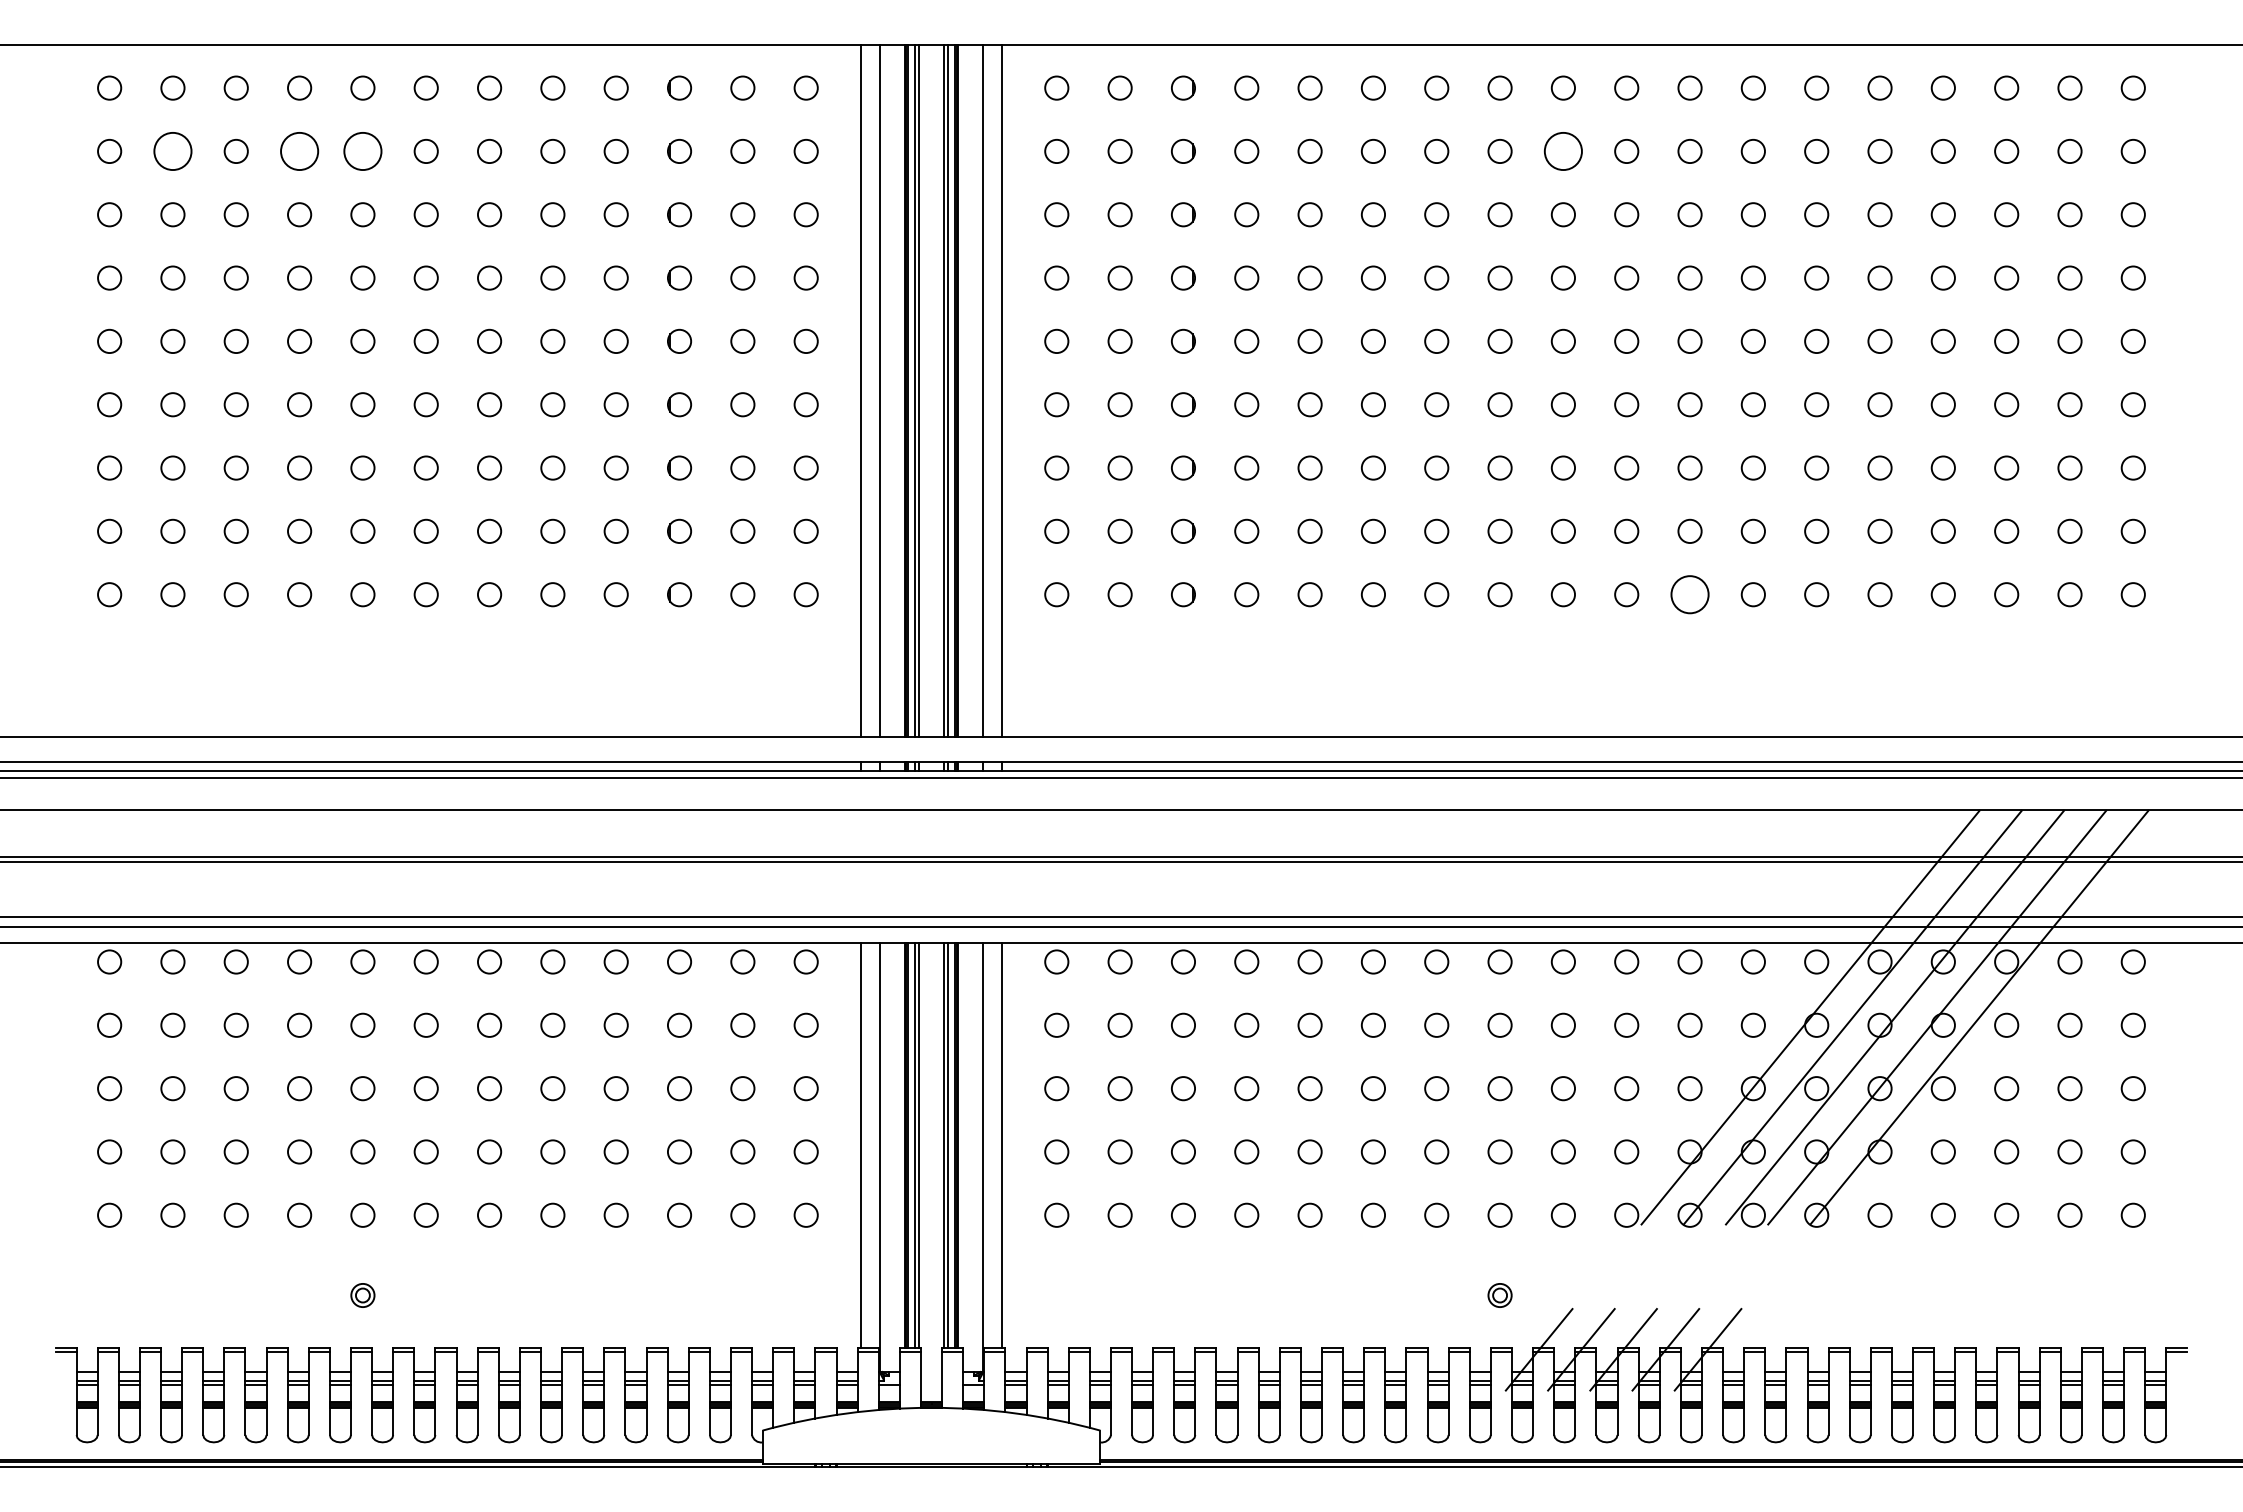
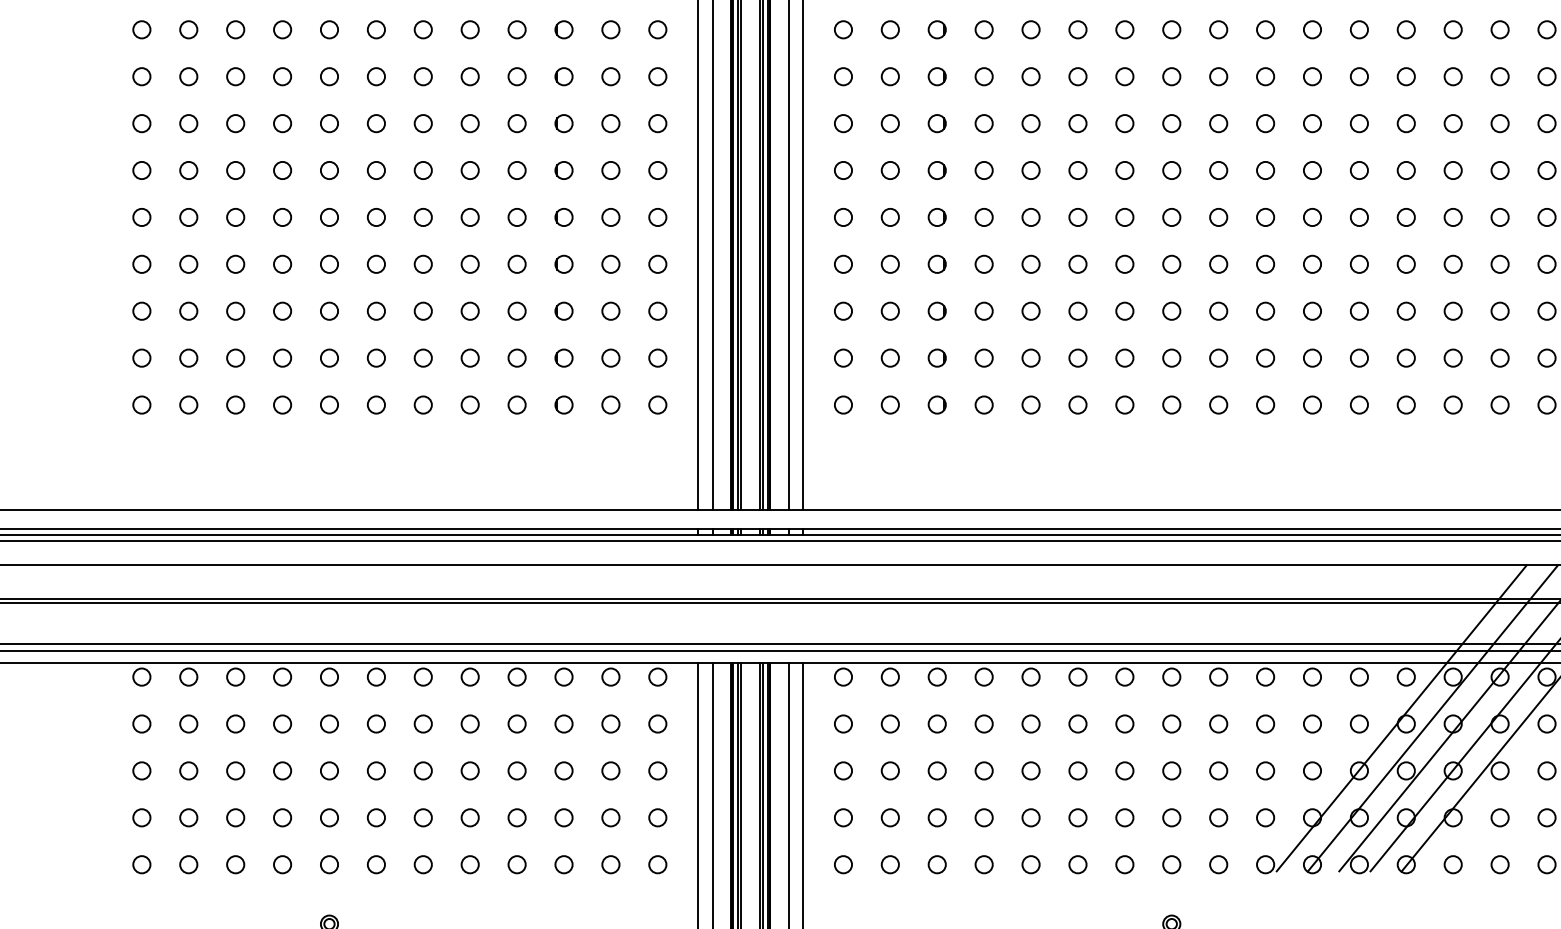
circle: (172, 151) -> (188, 76), size x0.62
circle: (299, 151) -> (282, 76), size x0.62
circle: (362, 151) -> (329, 76), size x0.62
circle: (1563, 151) -> (1218, 76), size x0.62
circle: (1689, 594) -> (1312, 404), size x0.62

